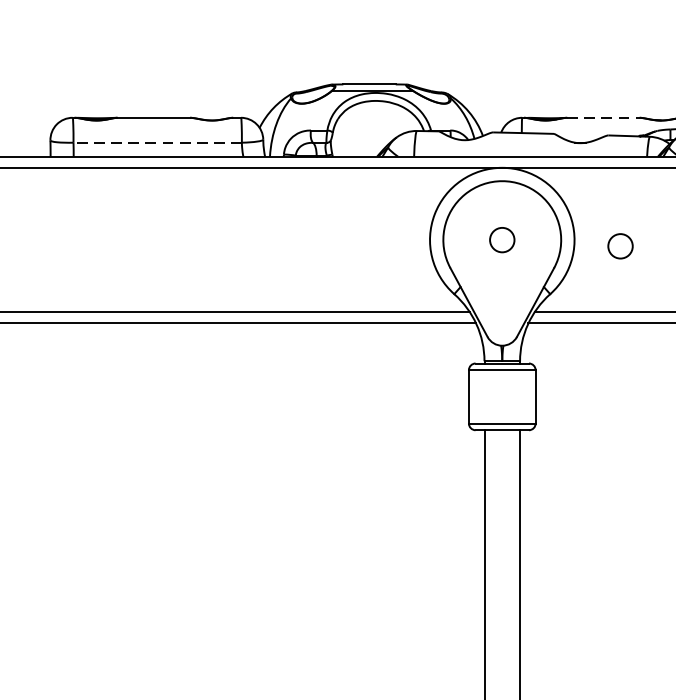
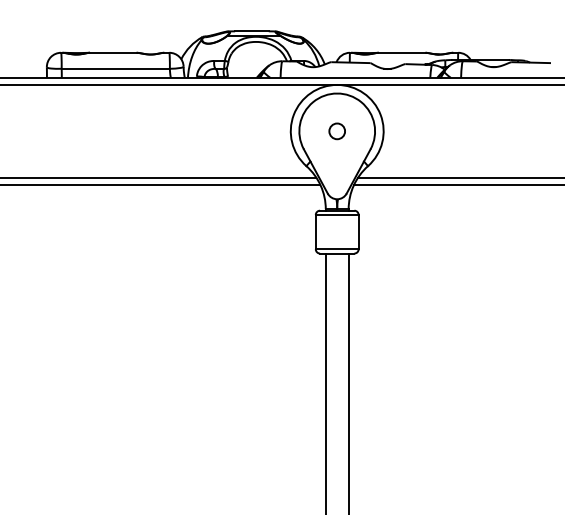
line: (603, 117) -> (402, 52), dashed -> solid
line: (157, 142) -> (115, 68), dashed -> solid
circle: (619, 246) -> (412, 135), removed

